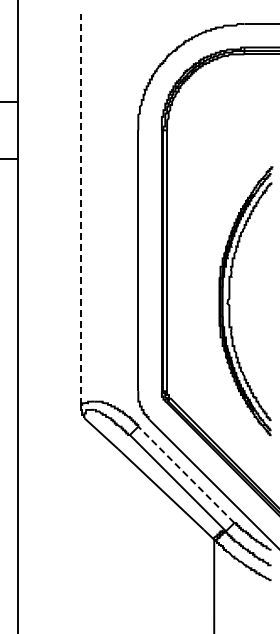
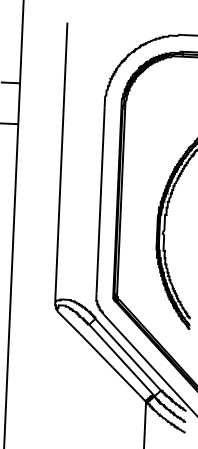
line: (80, 209) -> (60, 162), dashed -> solid
line: (186, 474) -> (128, 354), dashed -> solid

